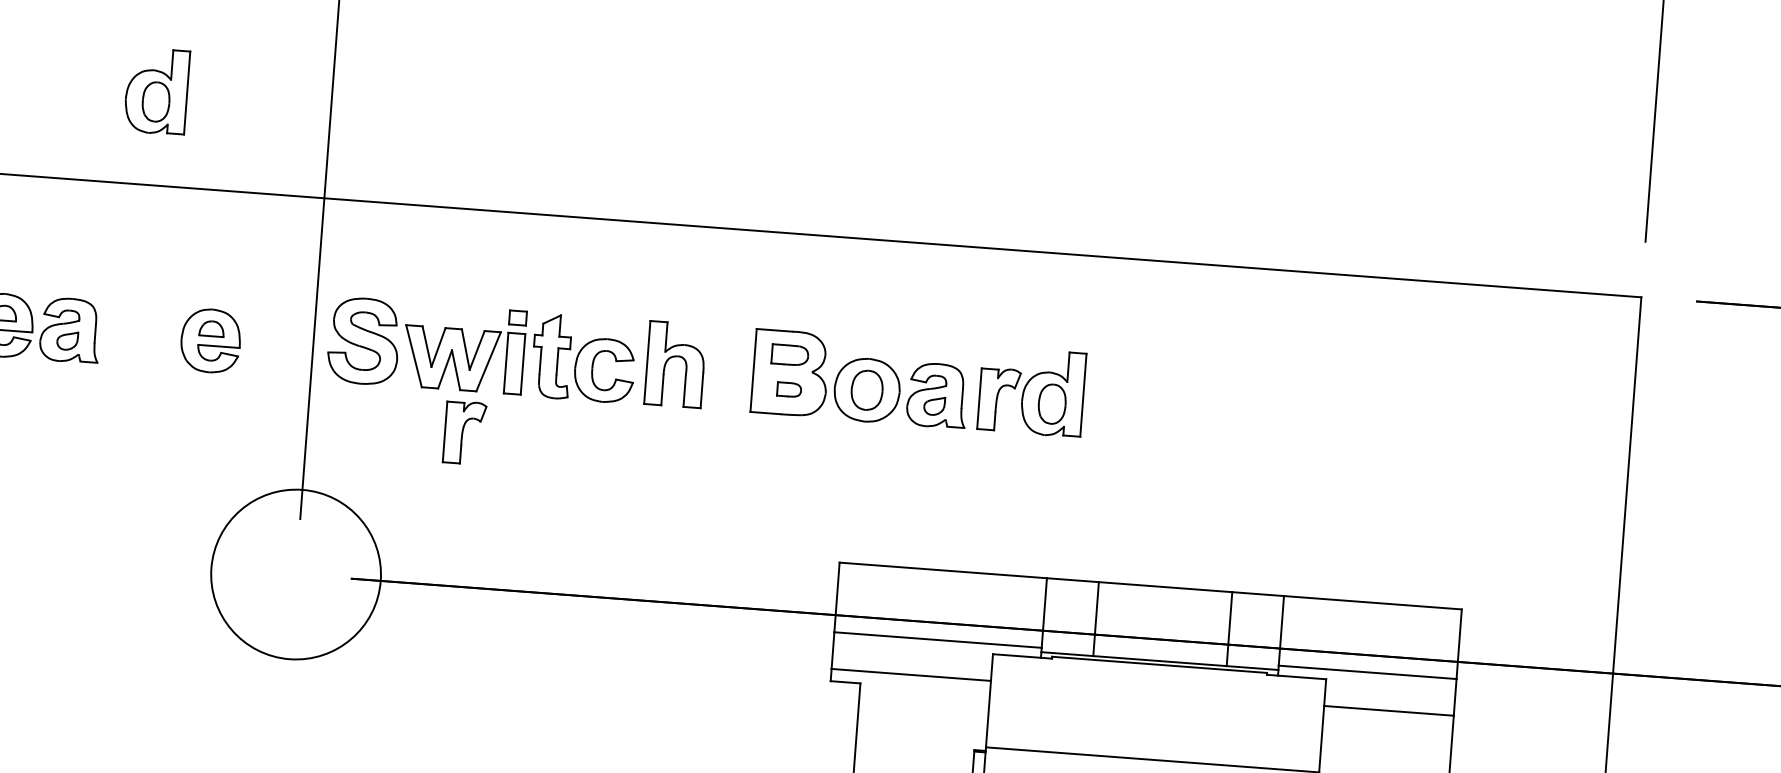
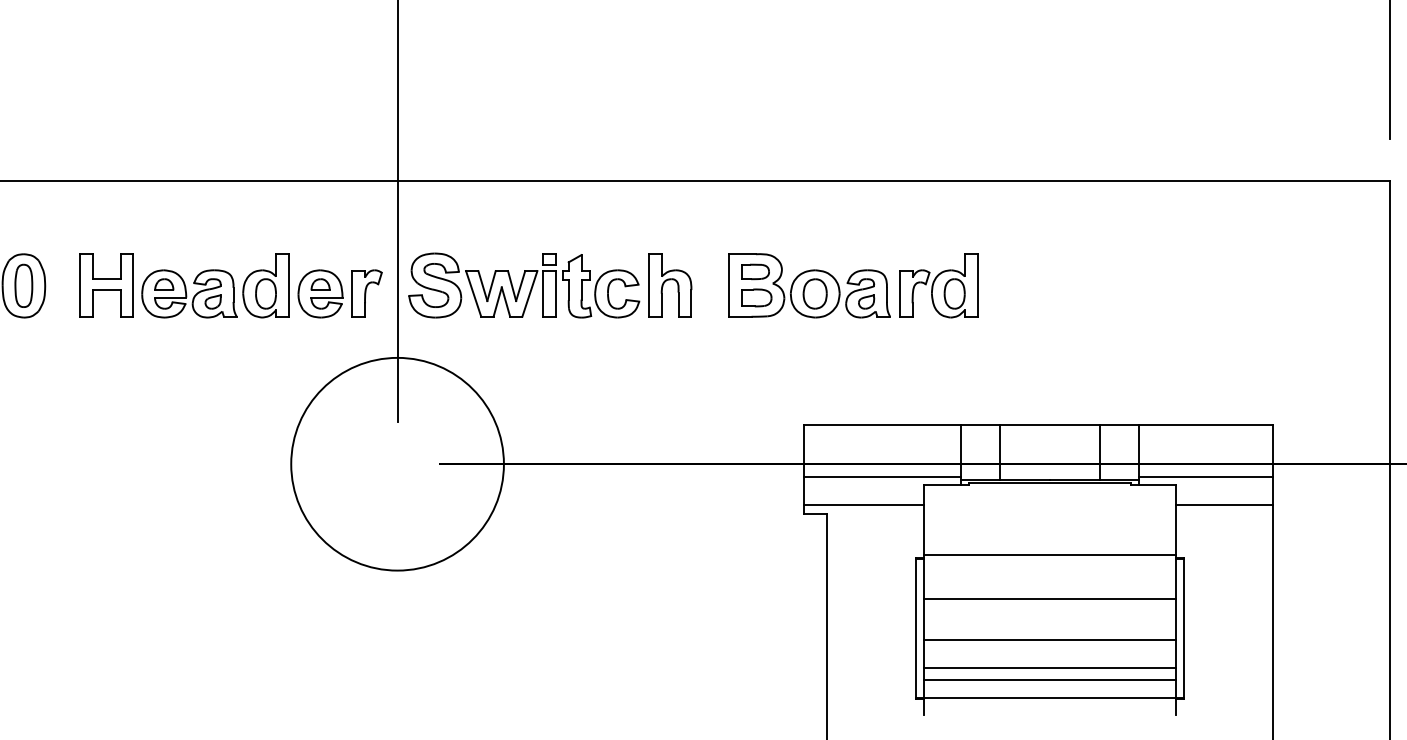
part: (156, 90) -> (265, 285), moved
part: (788, 389) -> (756, 297), size x1.67
part: (464, 432) -> (366, 293), moved
circle: (296, 573) -> (397, 463), size x1.67

